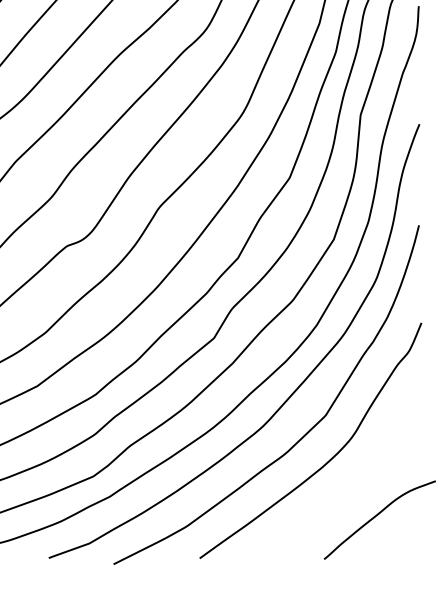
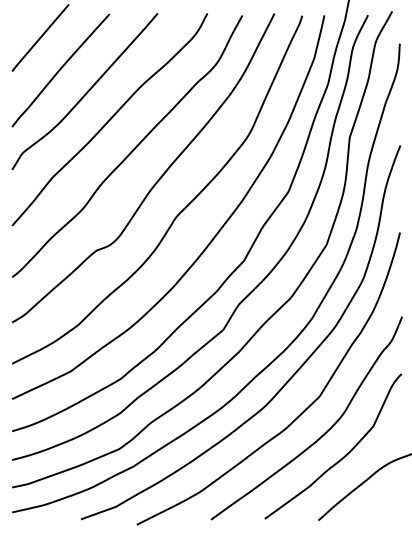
curve: (353, 485) -> (343, 456), added

